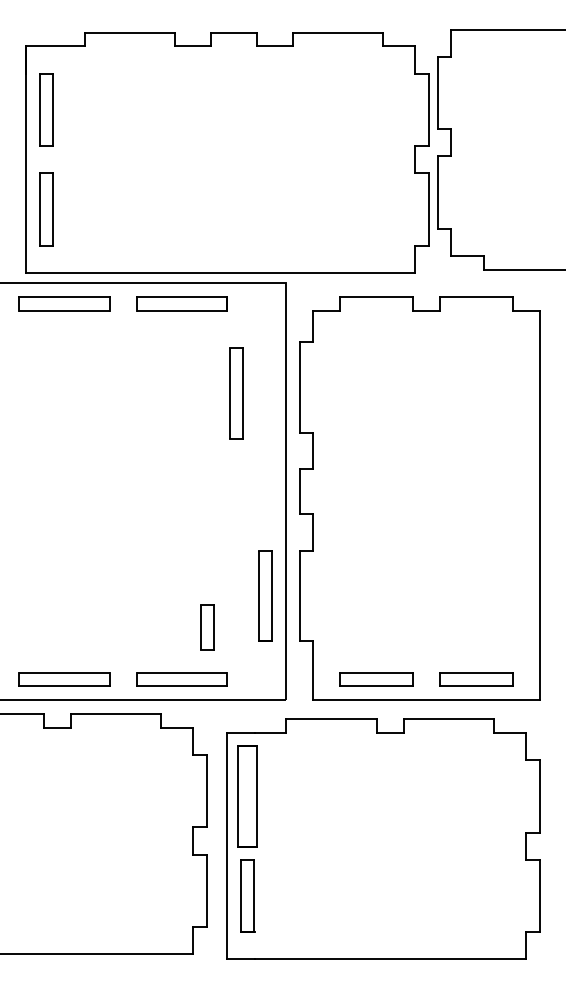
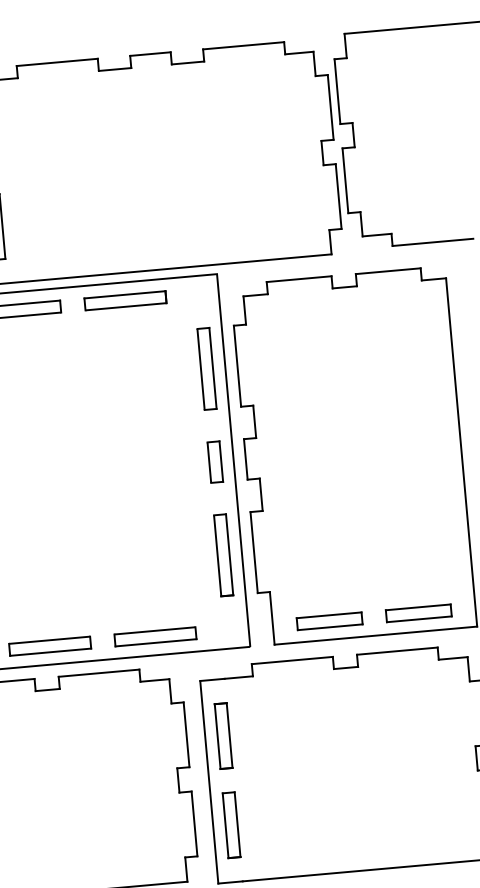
part: (236, 393) -> (206, 368), moved
part: (207, 627) -> (215, 461), moved
part: (247, 796) -> (223, 736), size x0.71

